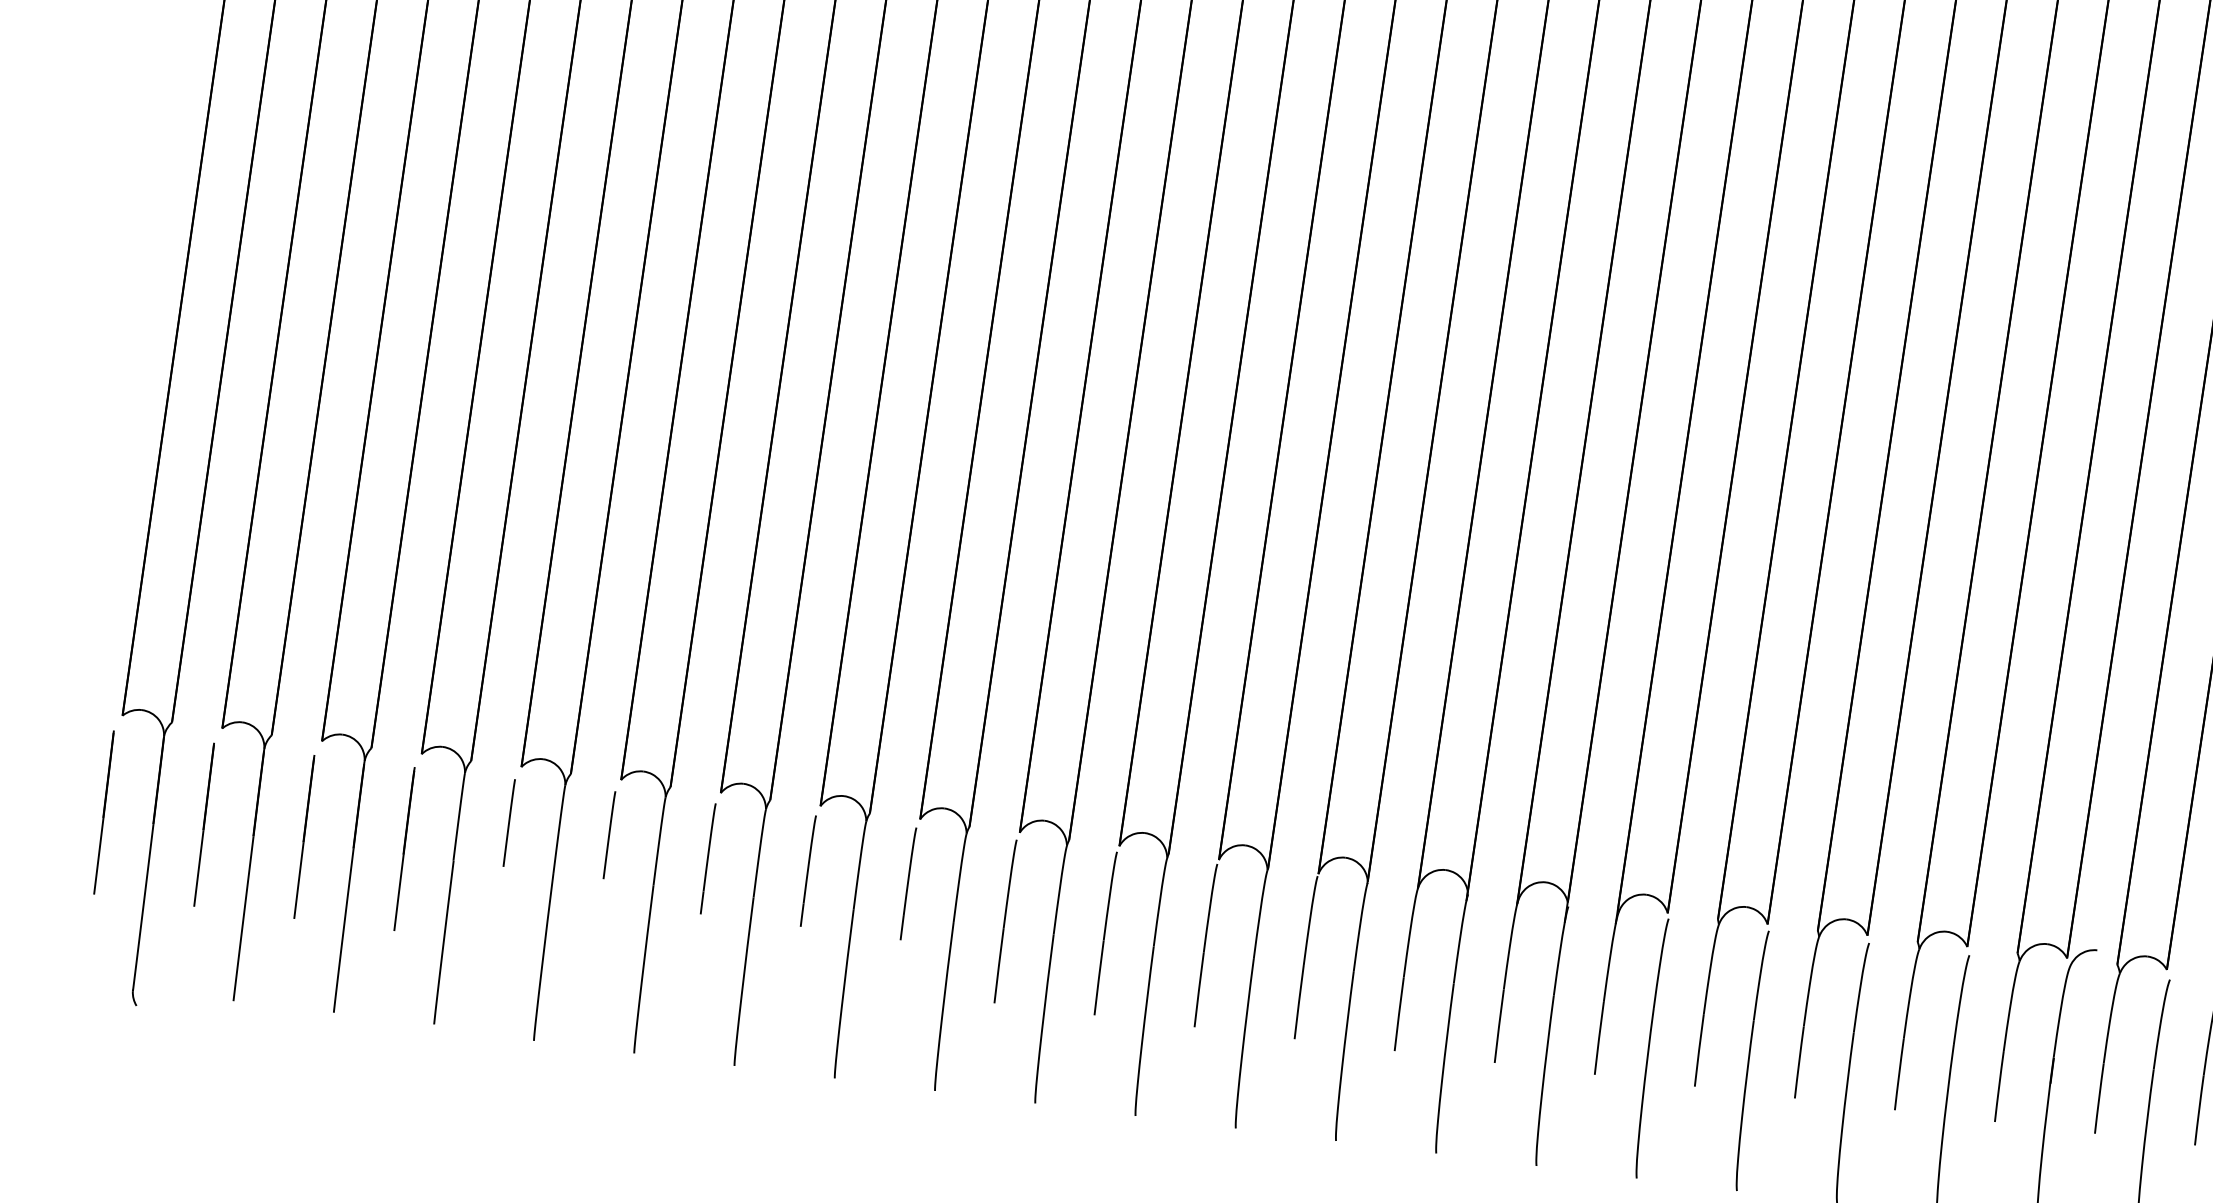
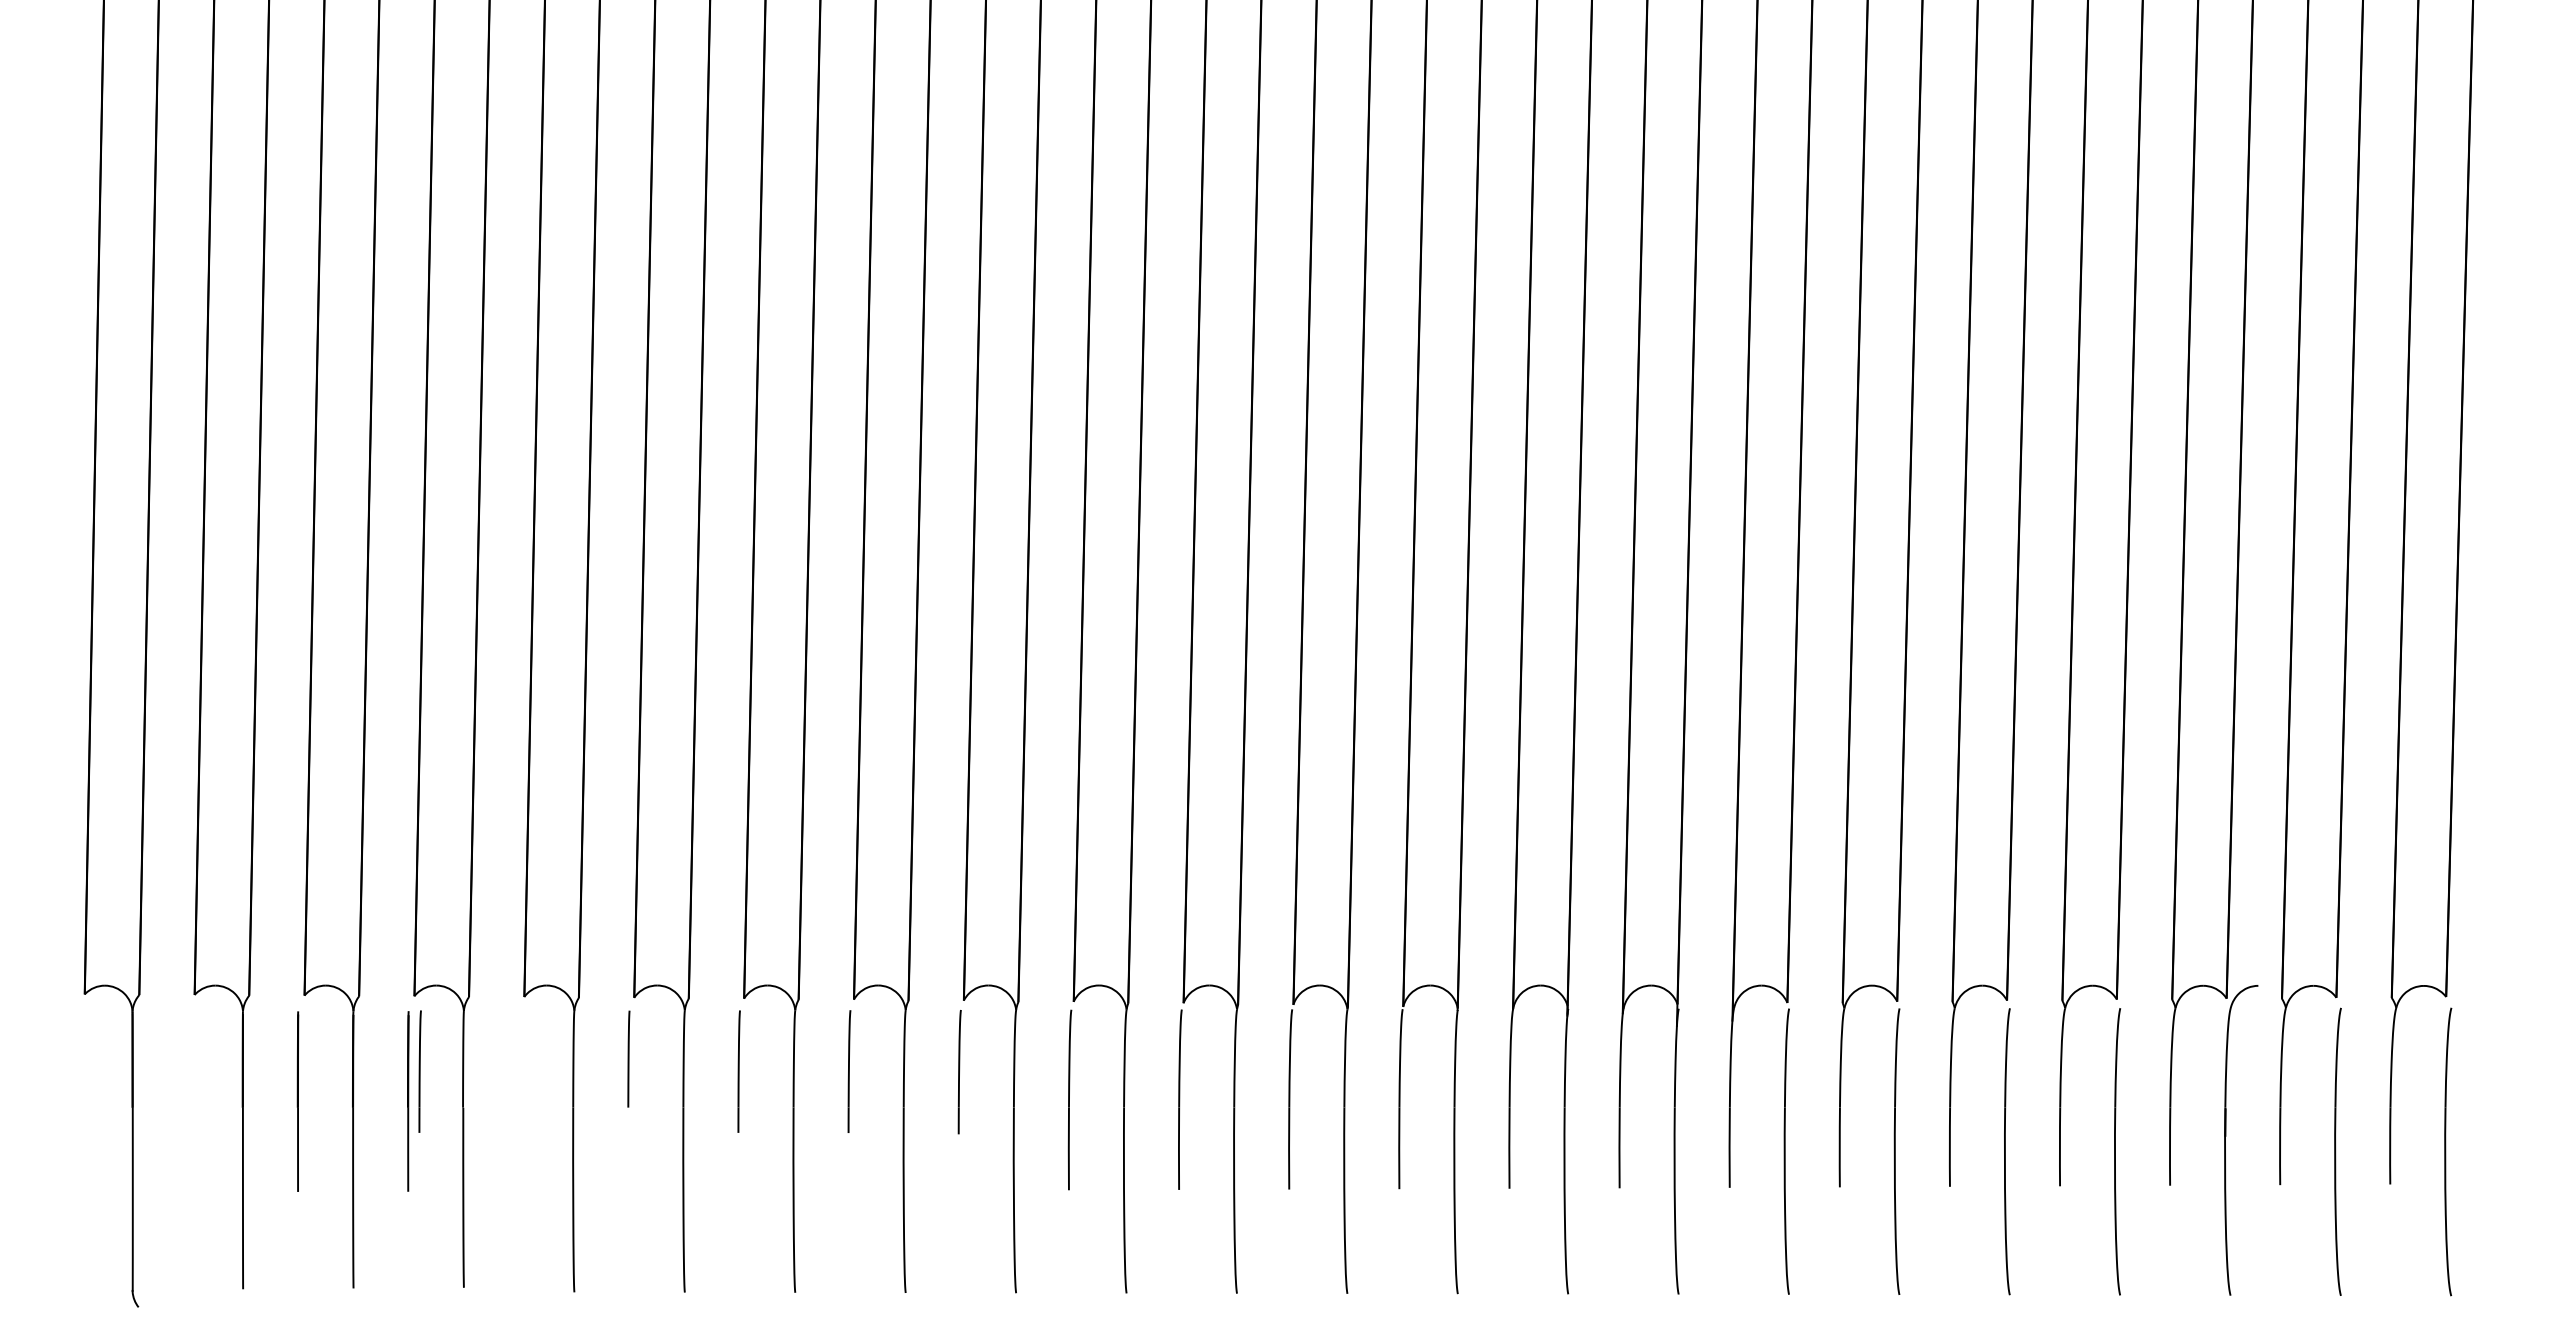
line: (104, 812) -> (77, 1101), removed
line: (417, 823) -> (419, 1071), added
line: (509, 823) -> (518, 1059), removed
line: (203, 824) -> (187, 1101), removed

